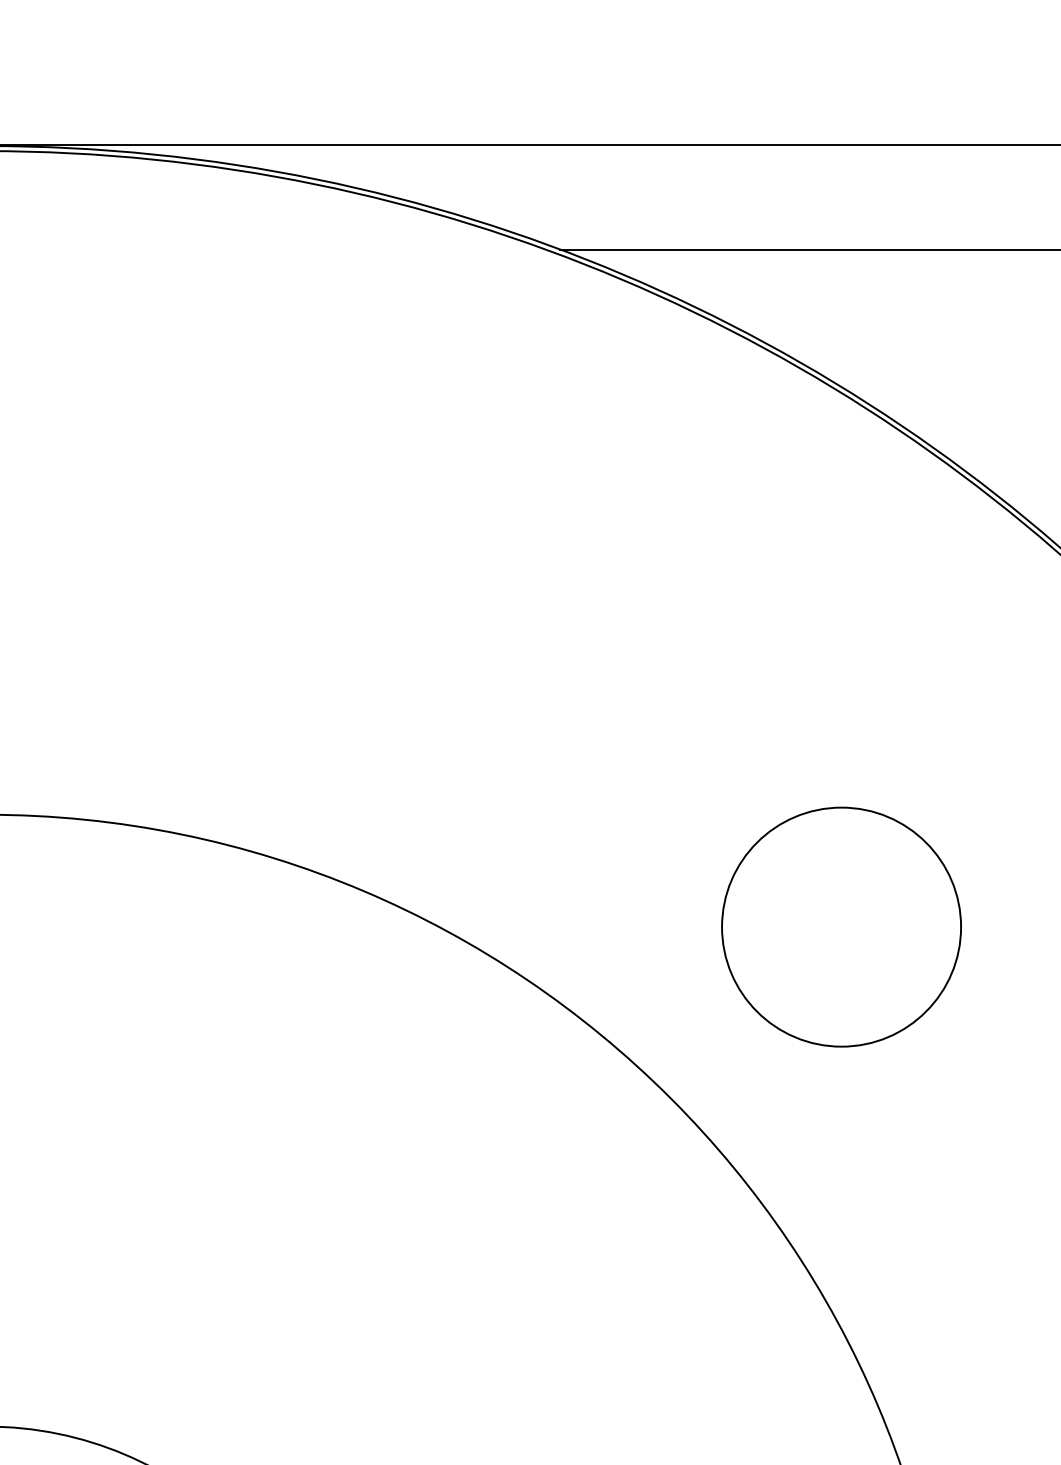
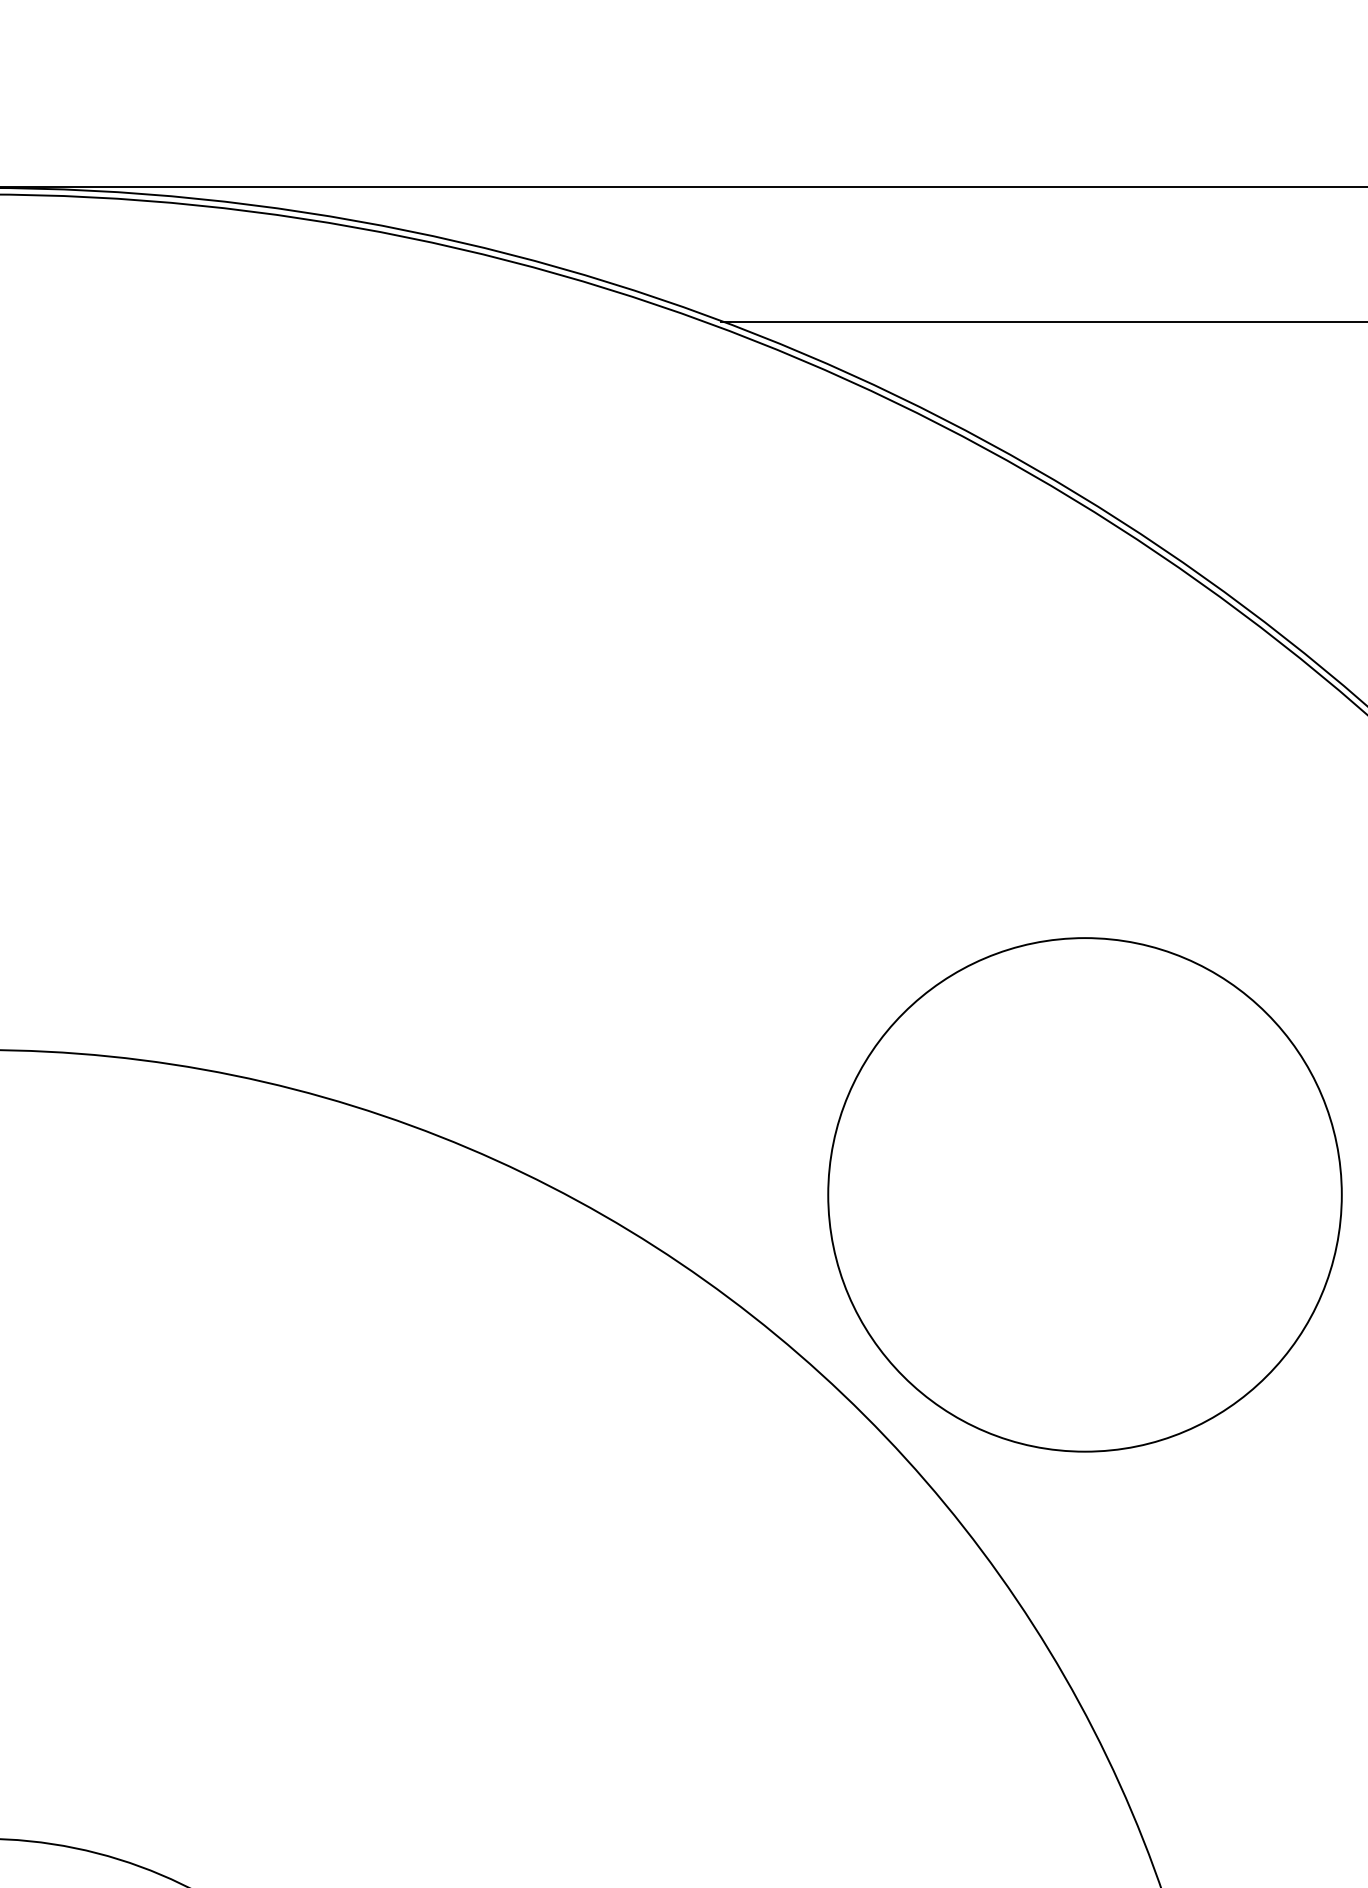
circle: (841, 926) -> (1084, 1194), size x1.67

